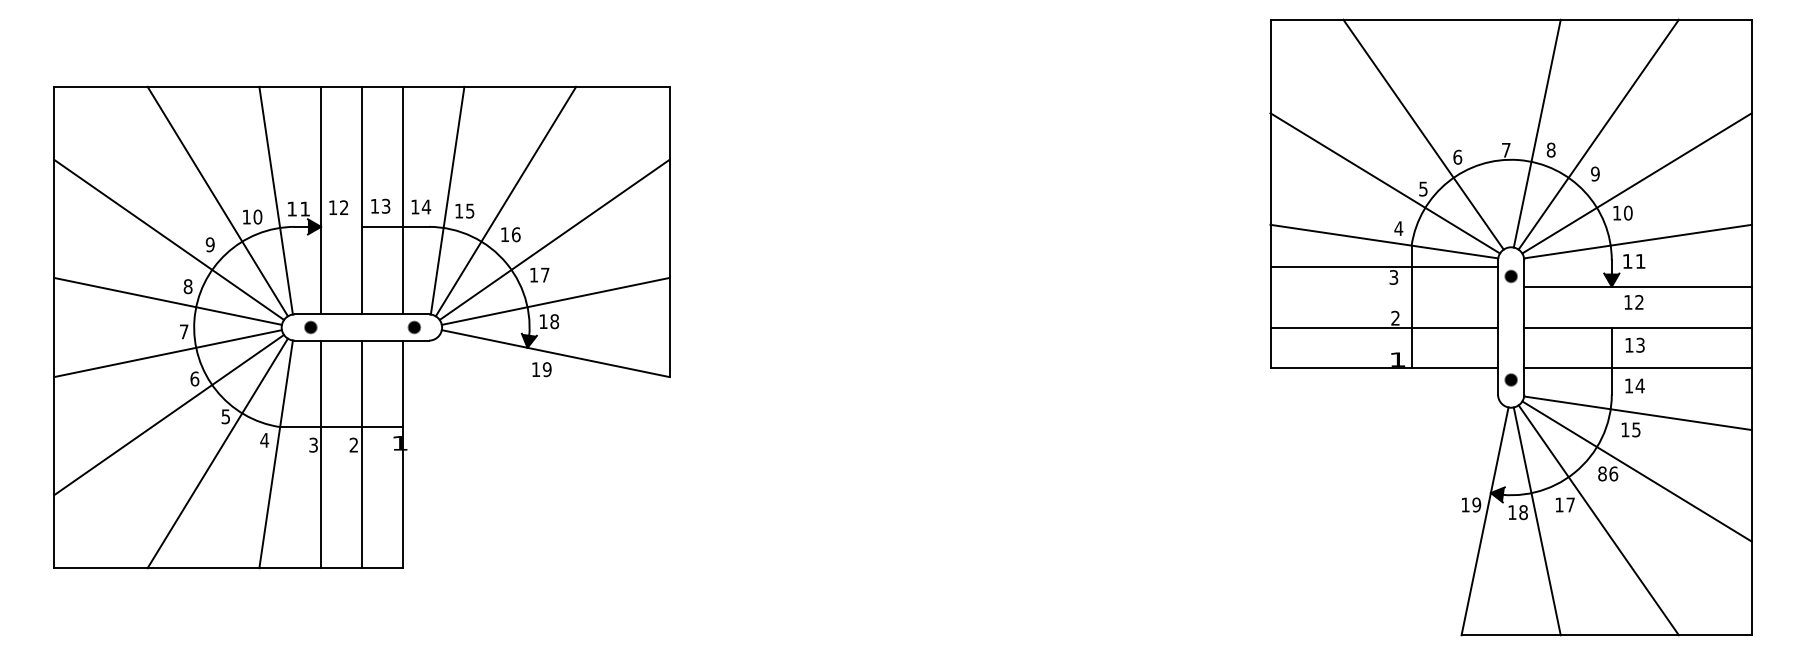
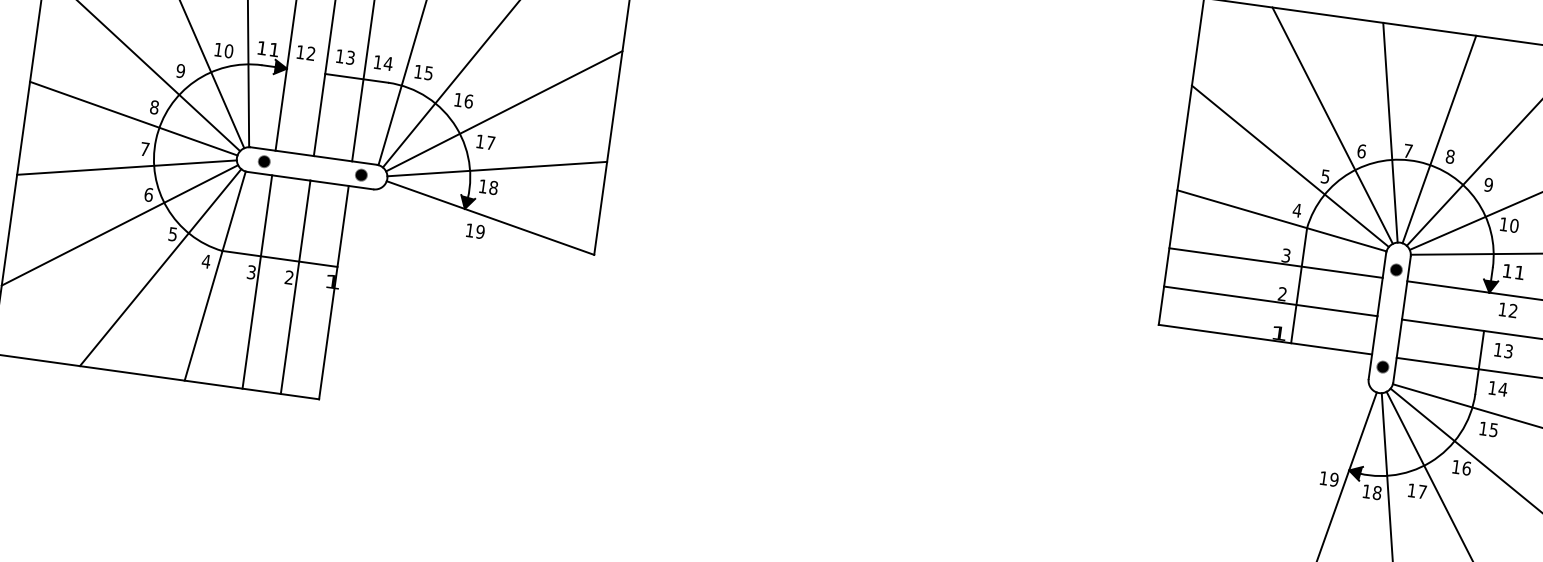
line: (1484, 133) -> (1389, 132), added
line: (1384, 266) -> (1276, 262), moved
text: (1602, 473) -> (1456, 466), 86 -> 16

